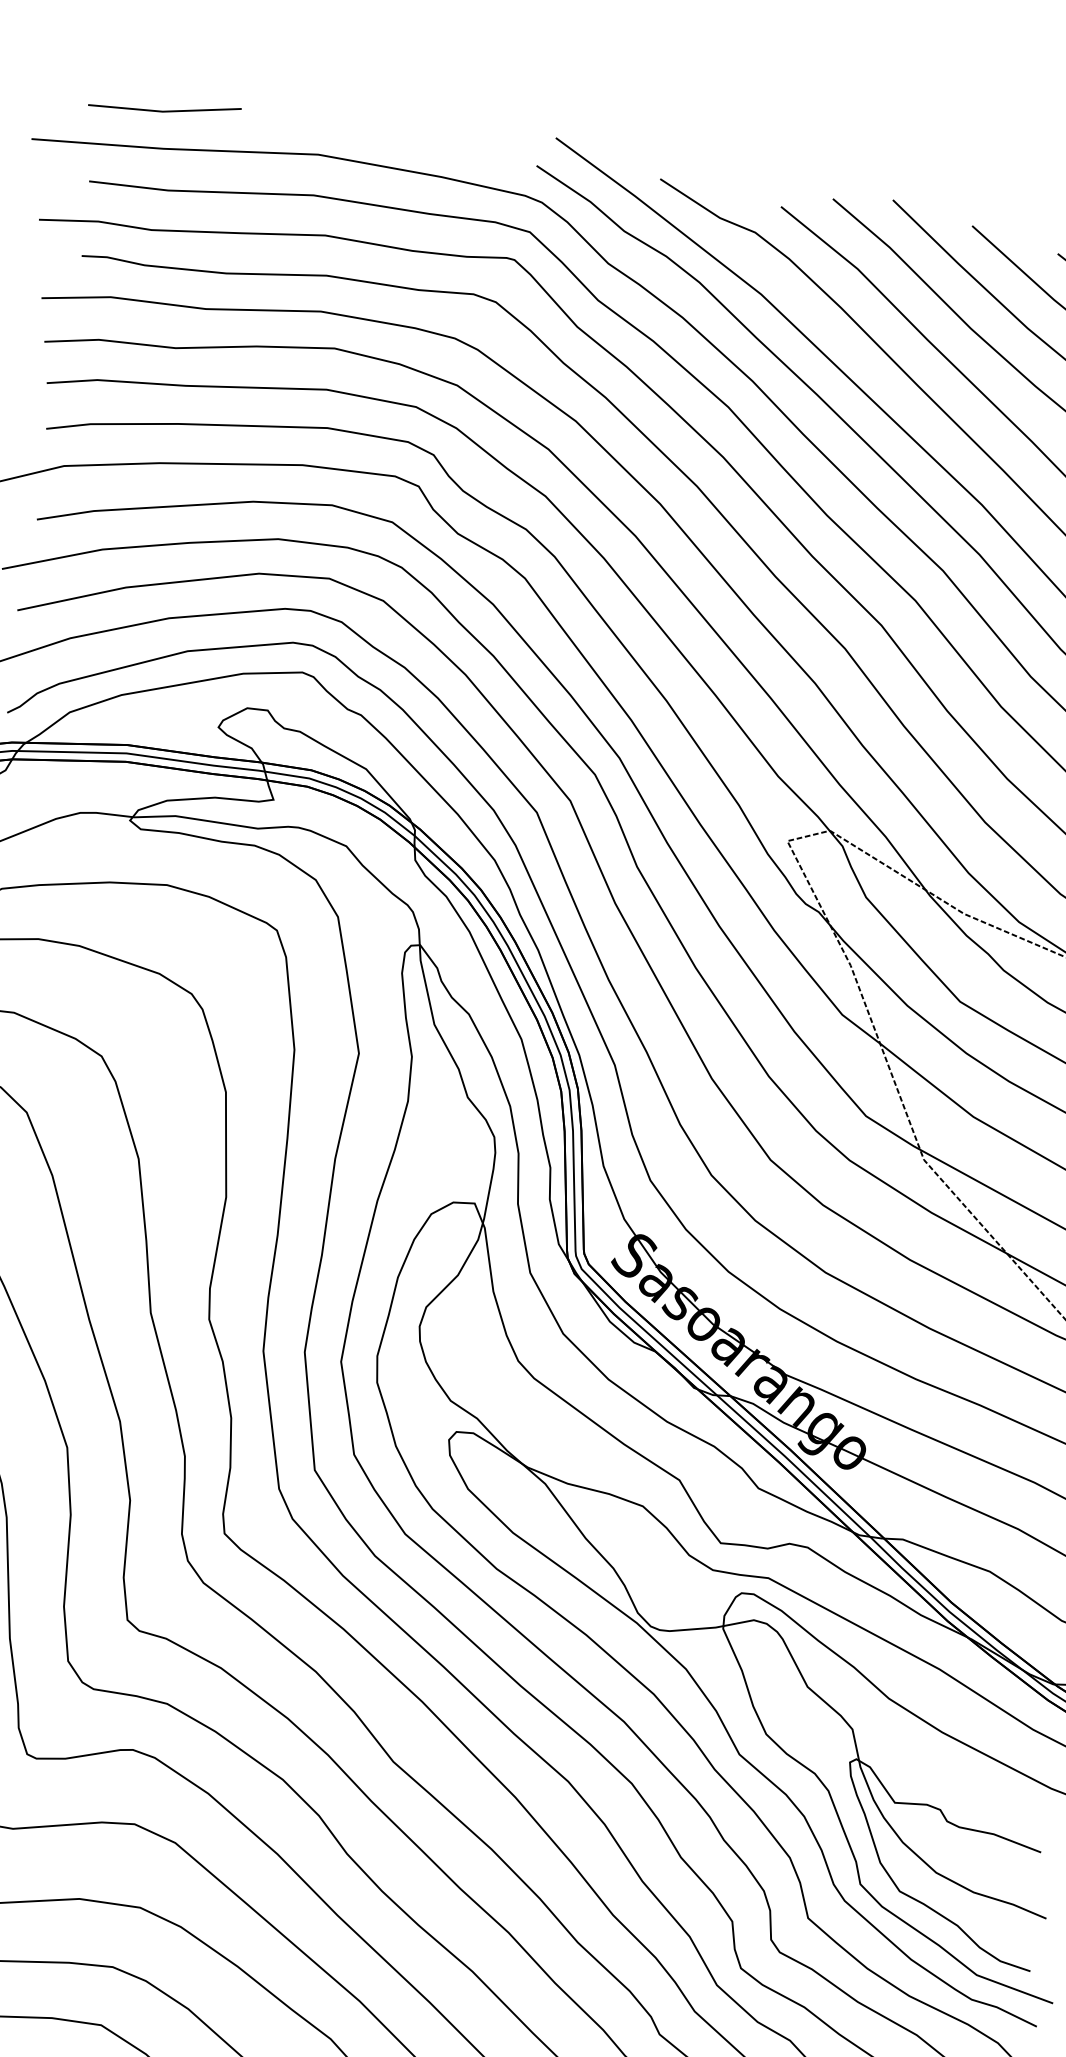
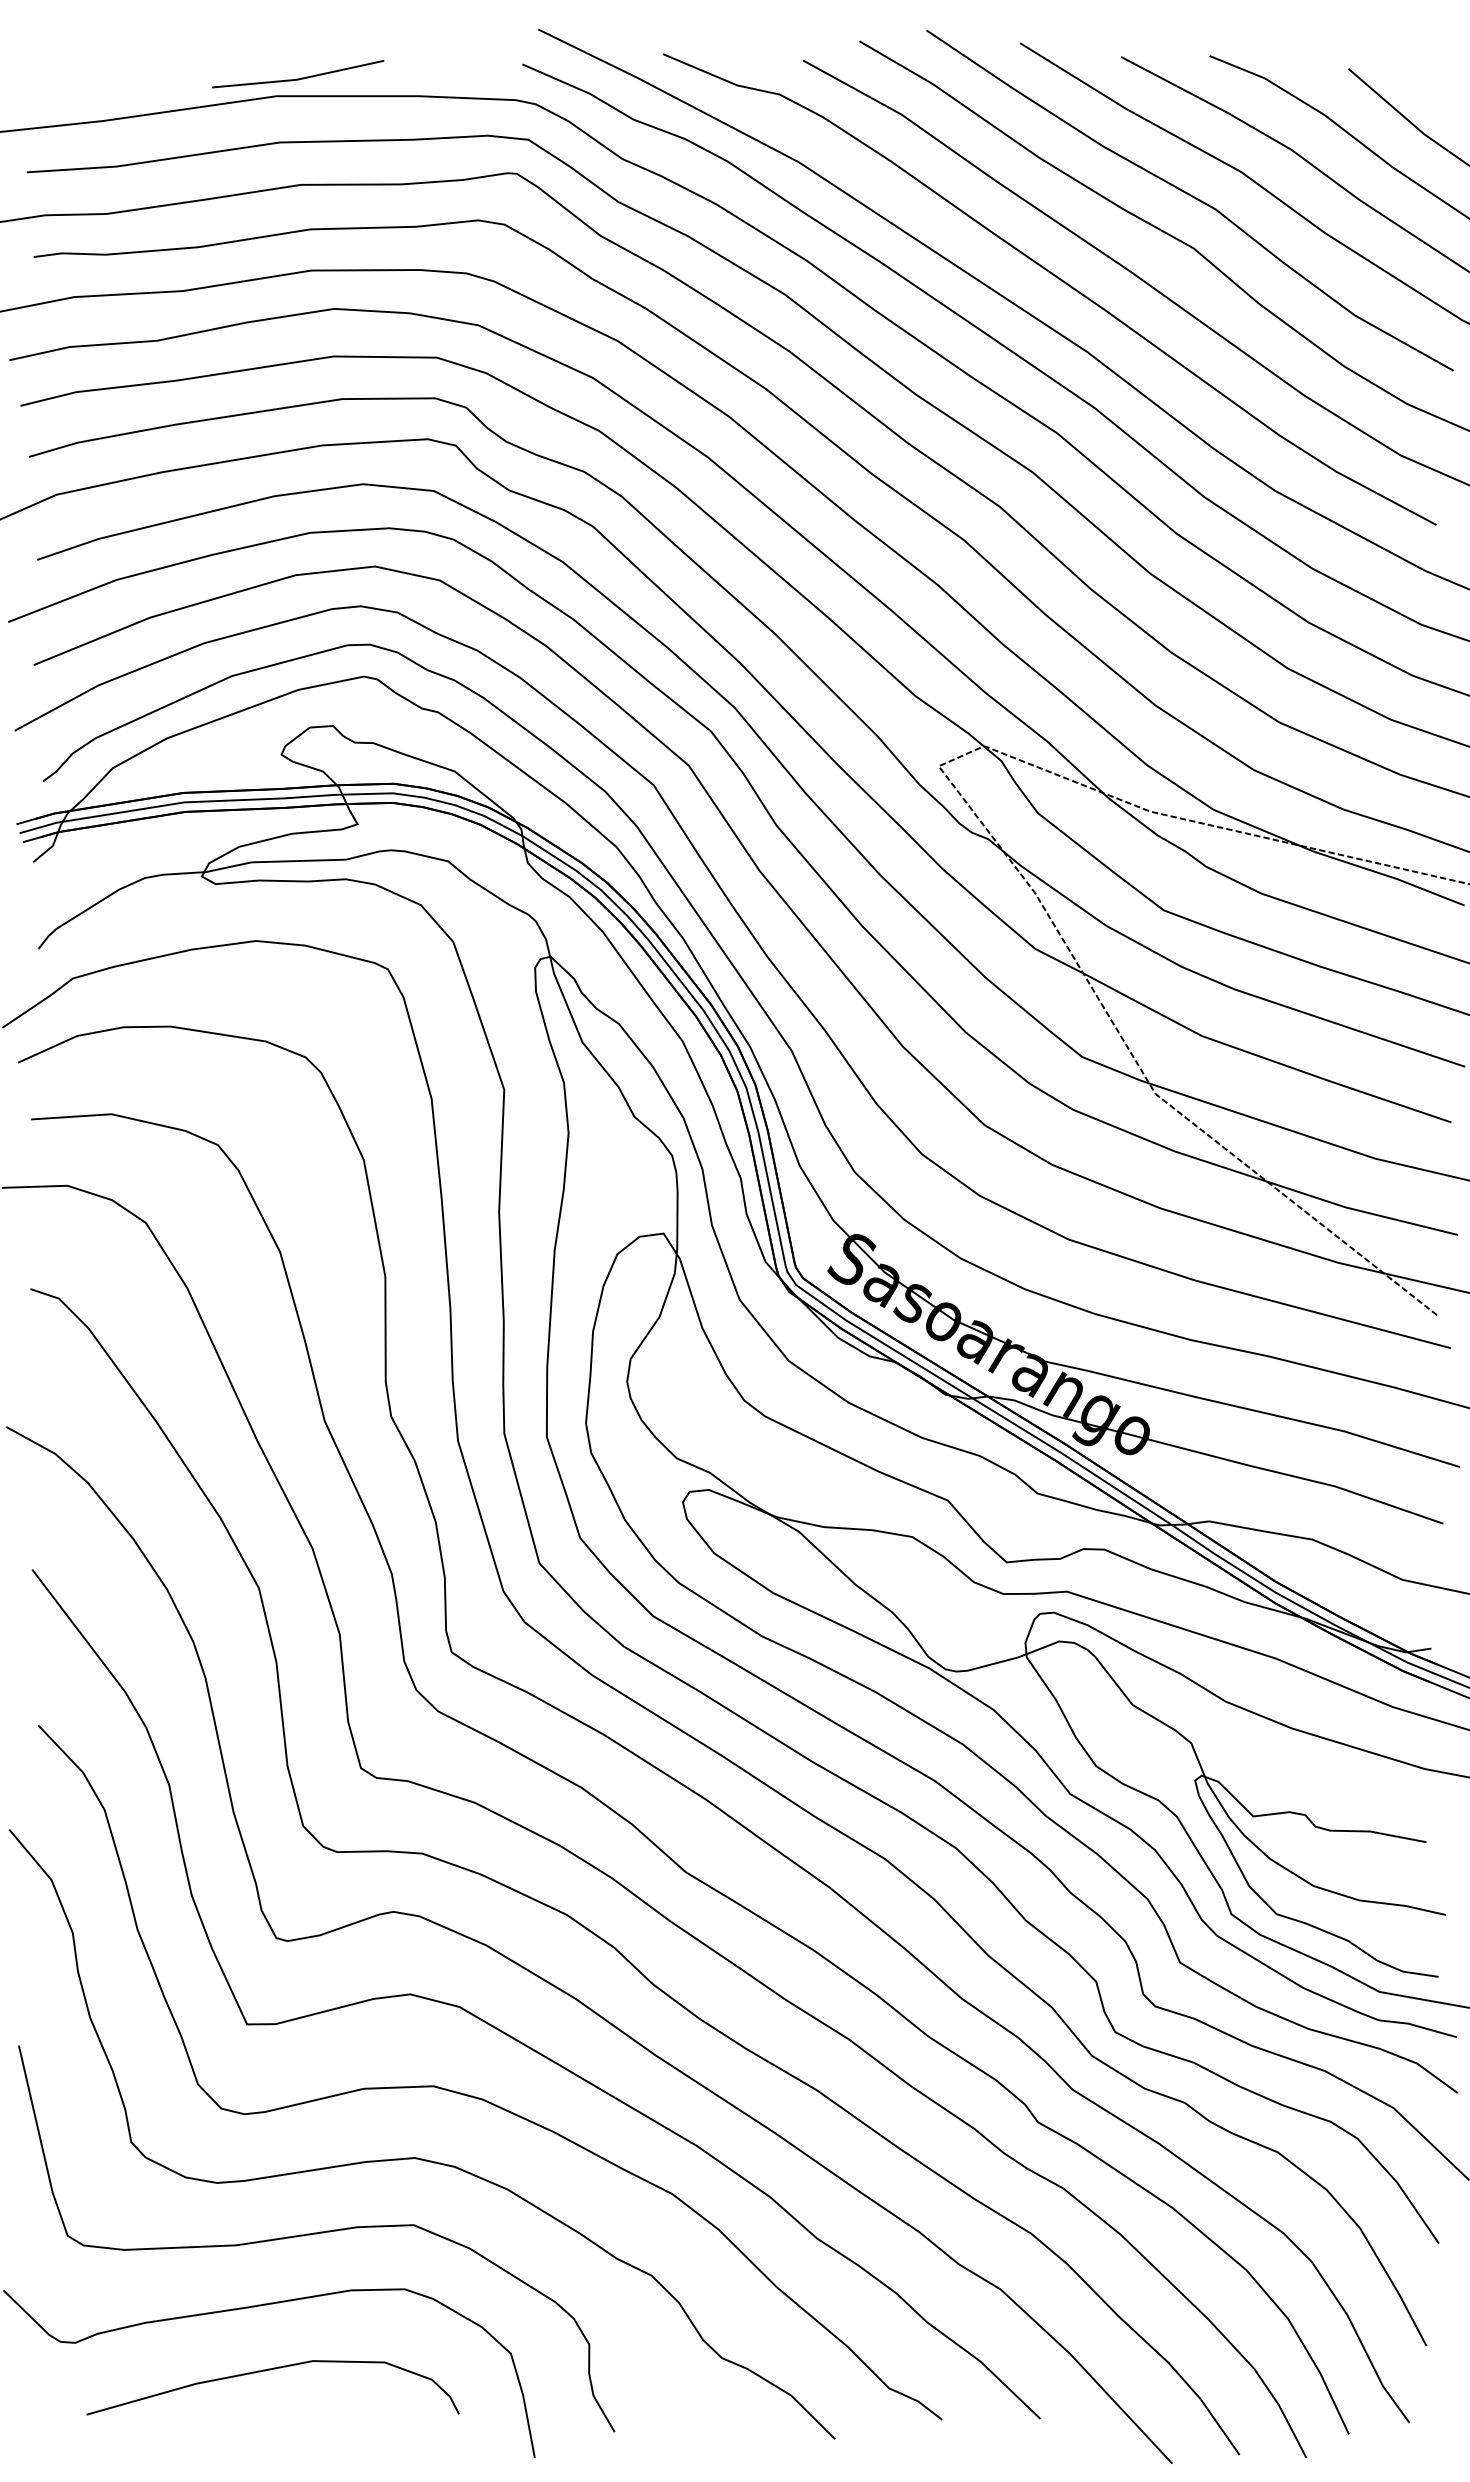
line: (164, 110) -> (298, 78), moved

